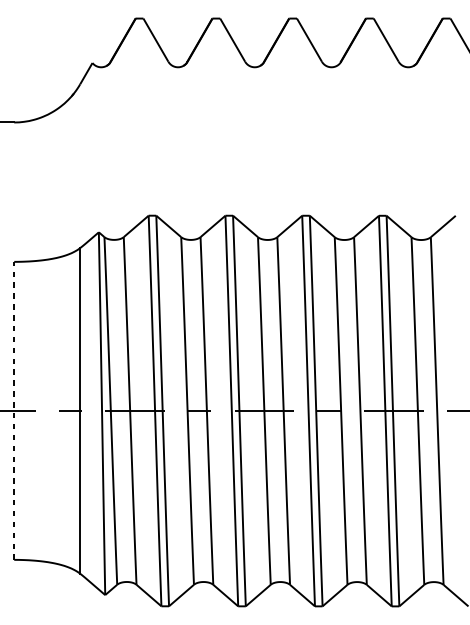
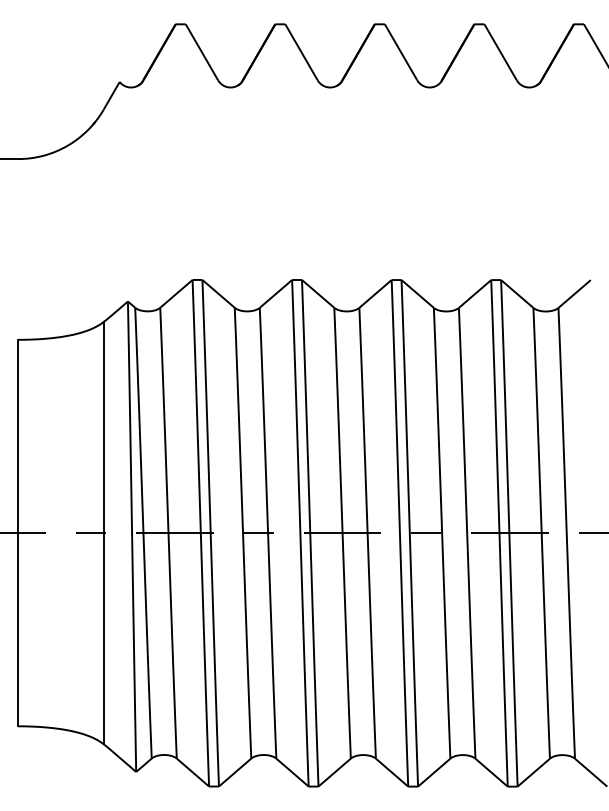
line: (14, 410) -> (18, 532), dashed -> solid

